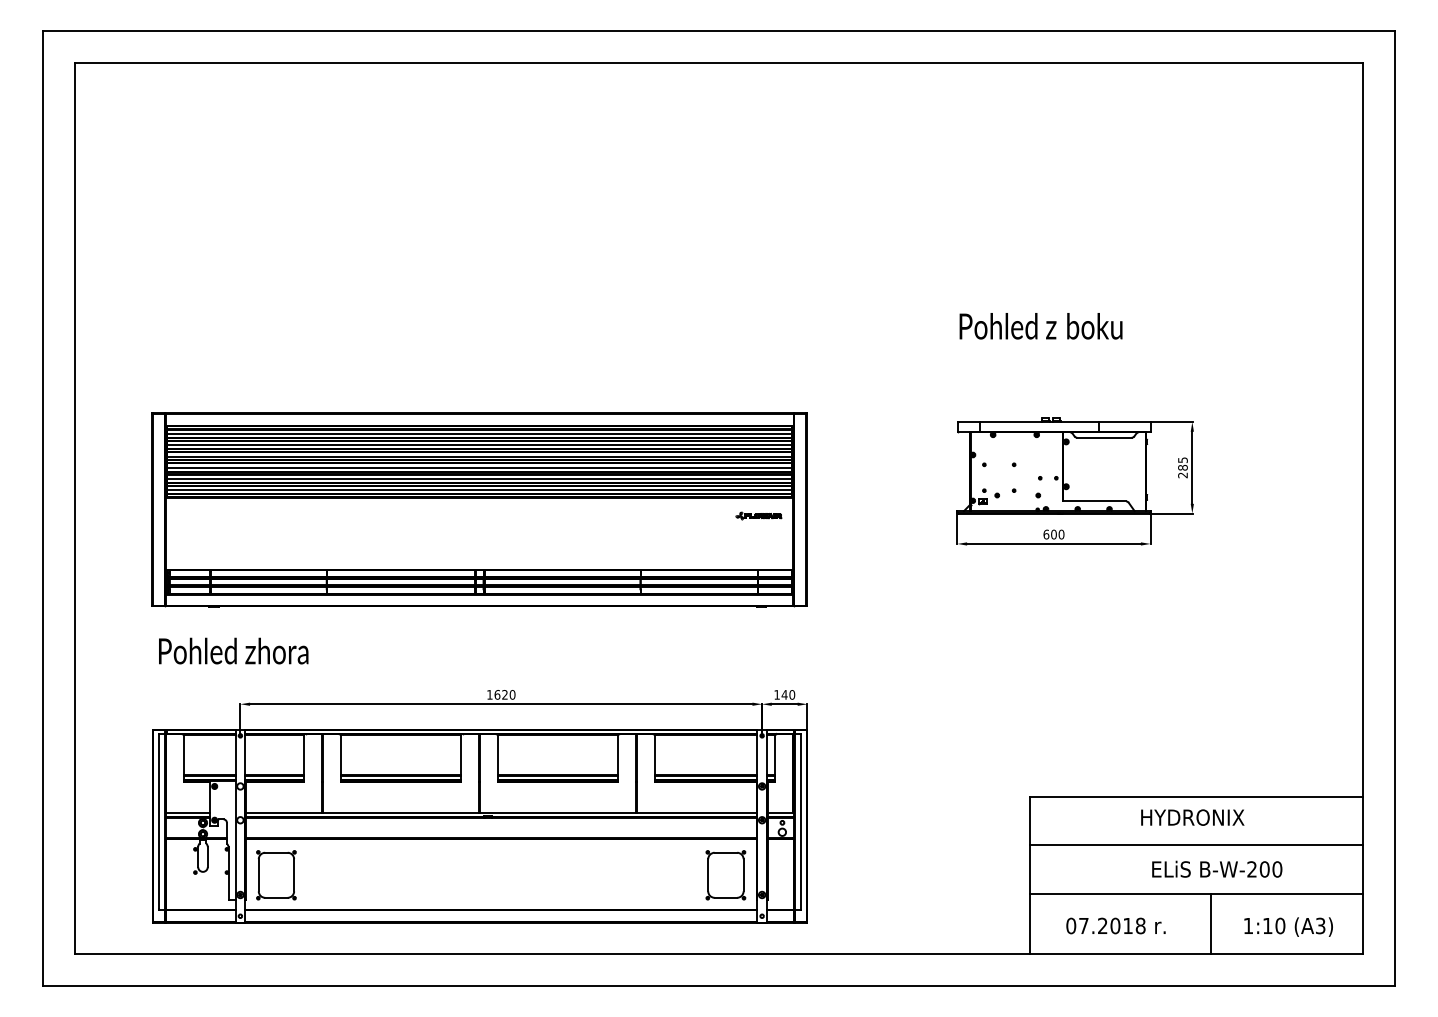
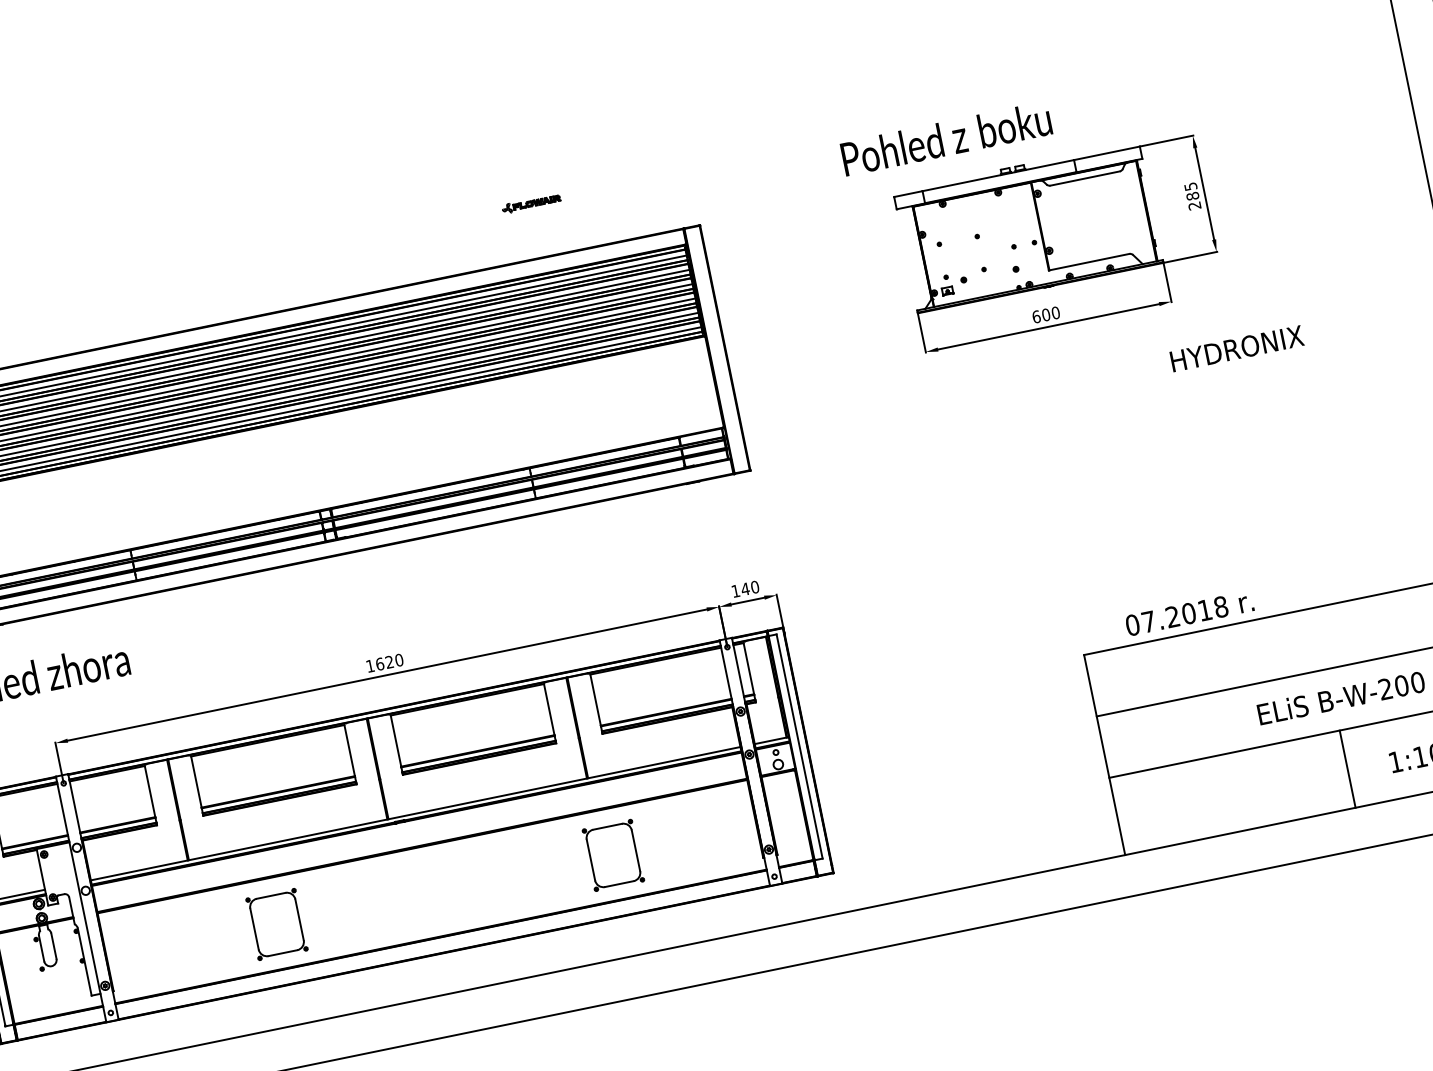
text: (1040, 326) -> (945, 139), moved
part: (758, 515) -> (530, 203), moved
text: (1192, 817) -> (1236, 348), moved
part: (276, 875) -> (277, 924), moved
part: (725, 875) -> (612, 855), moved
text: (1115, 925) -> (1188, 612), moved

